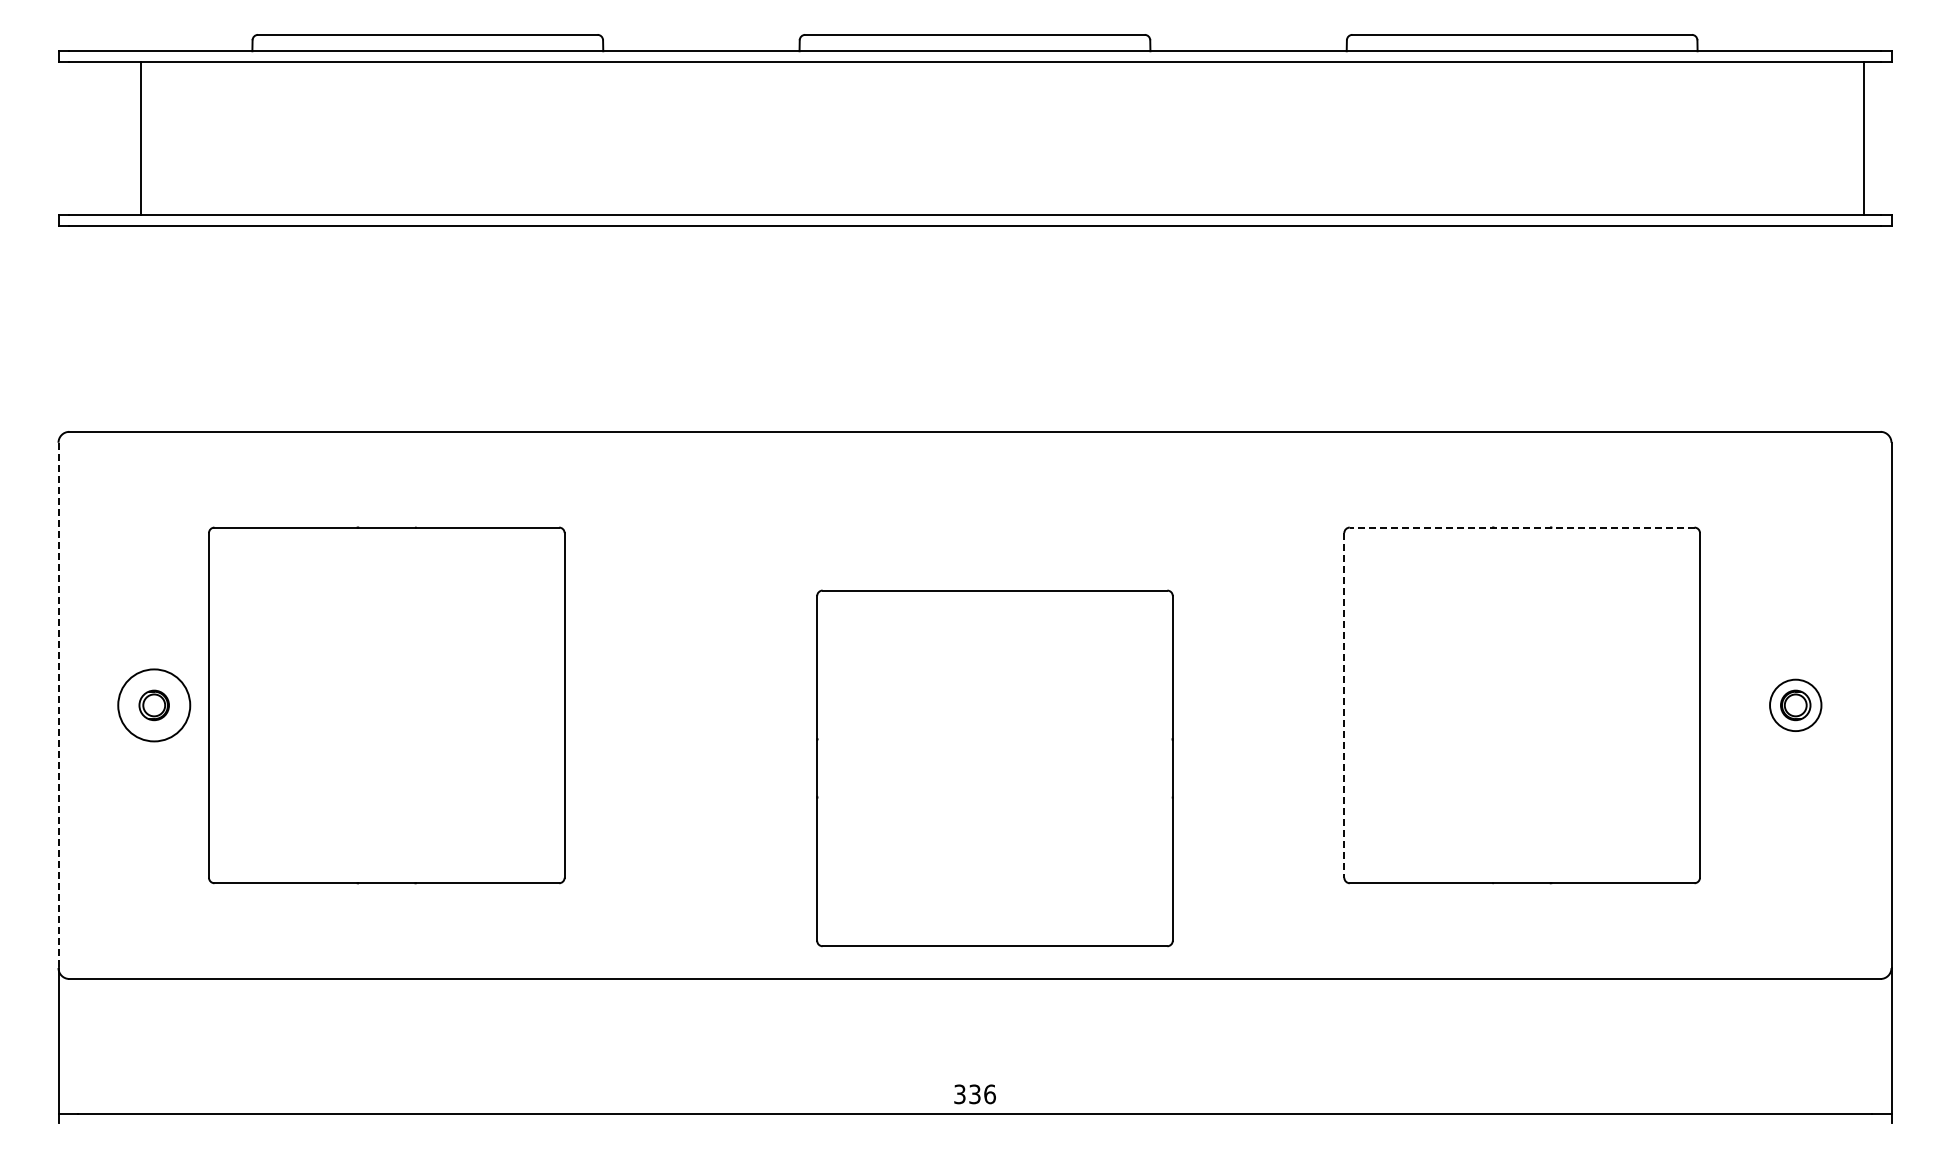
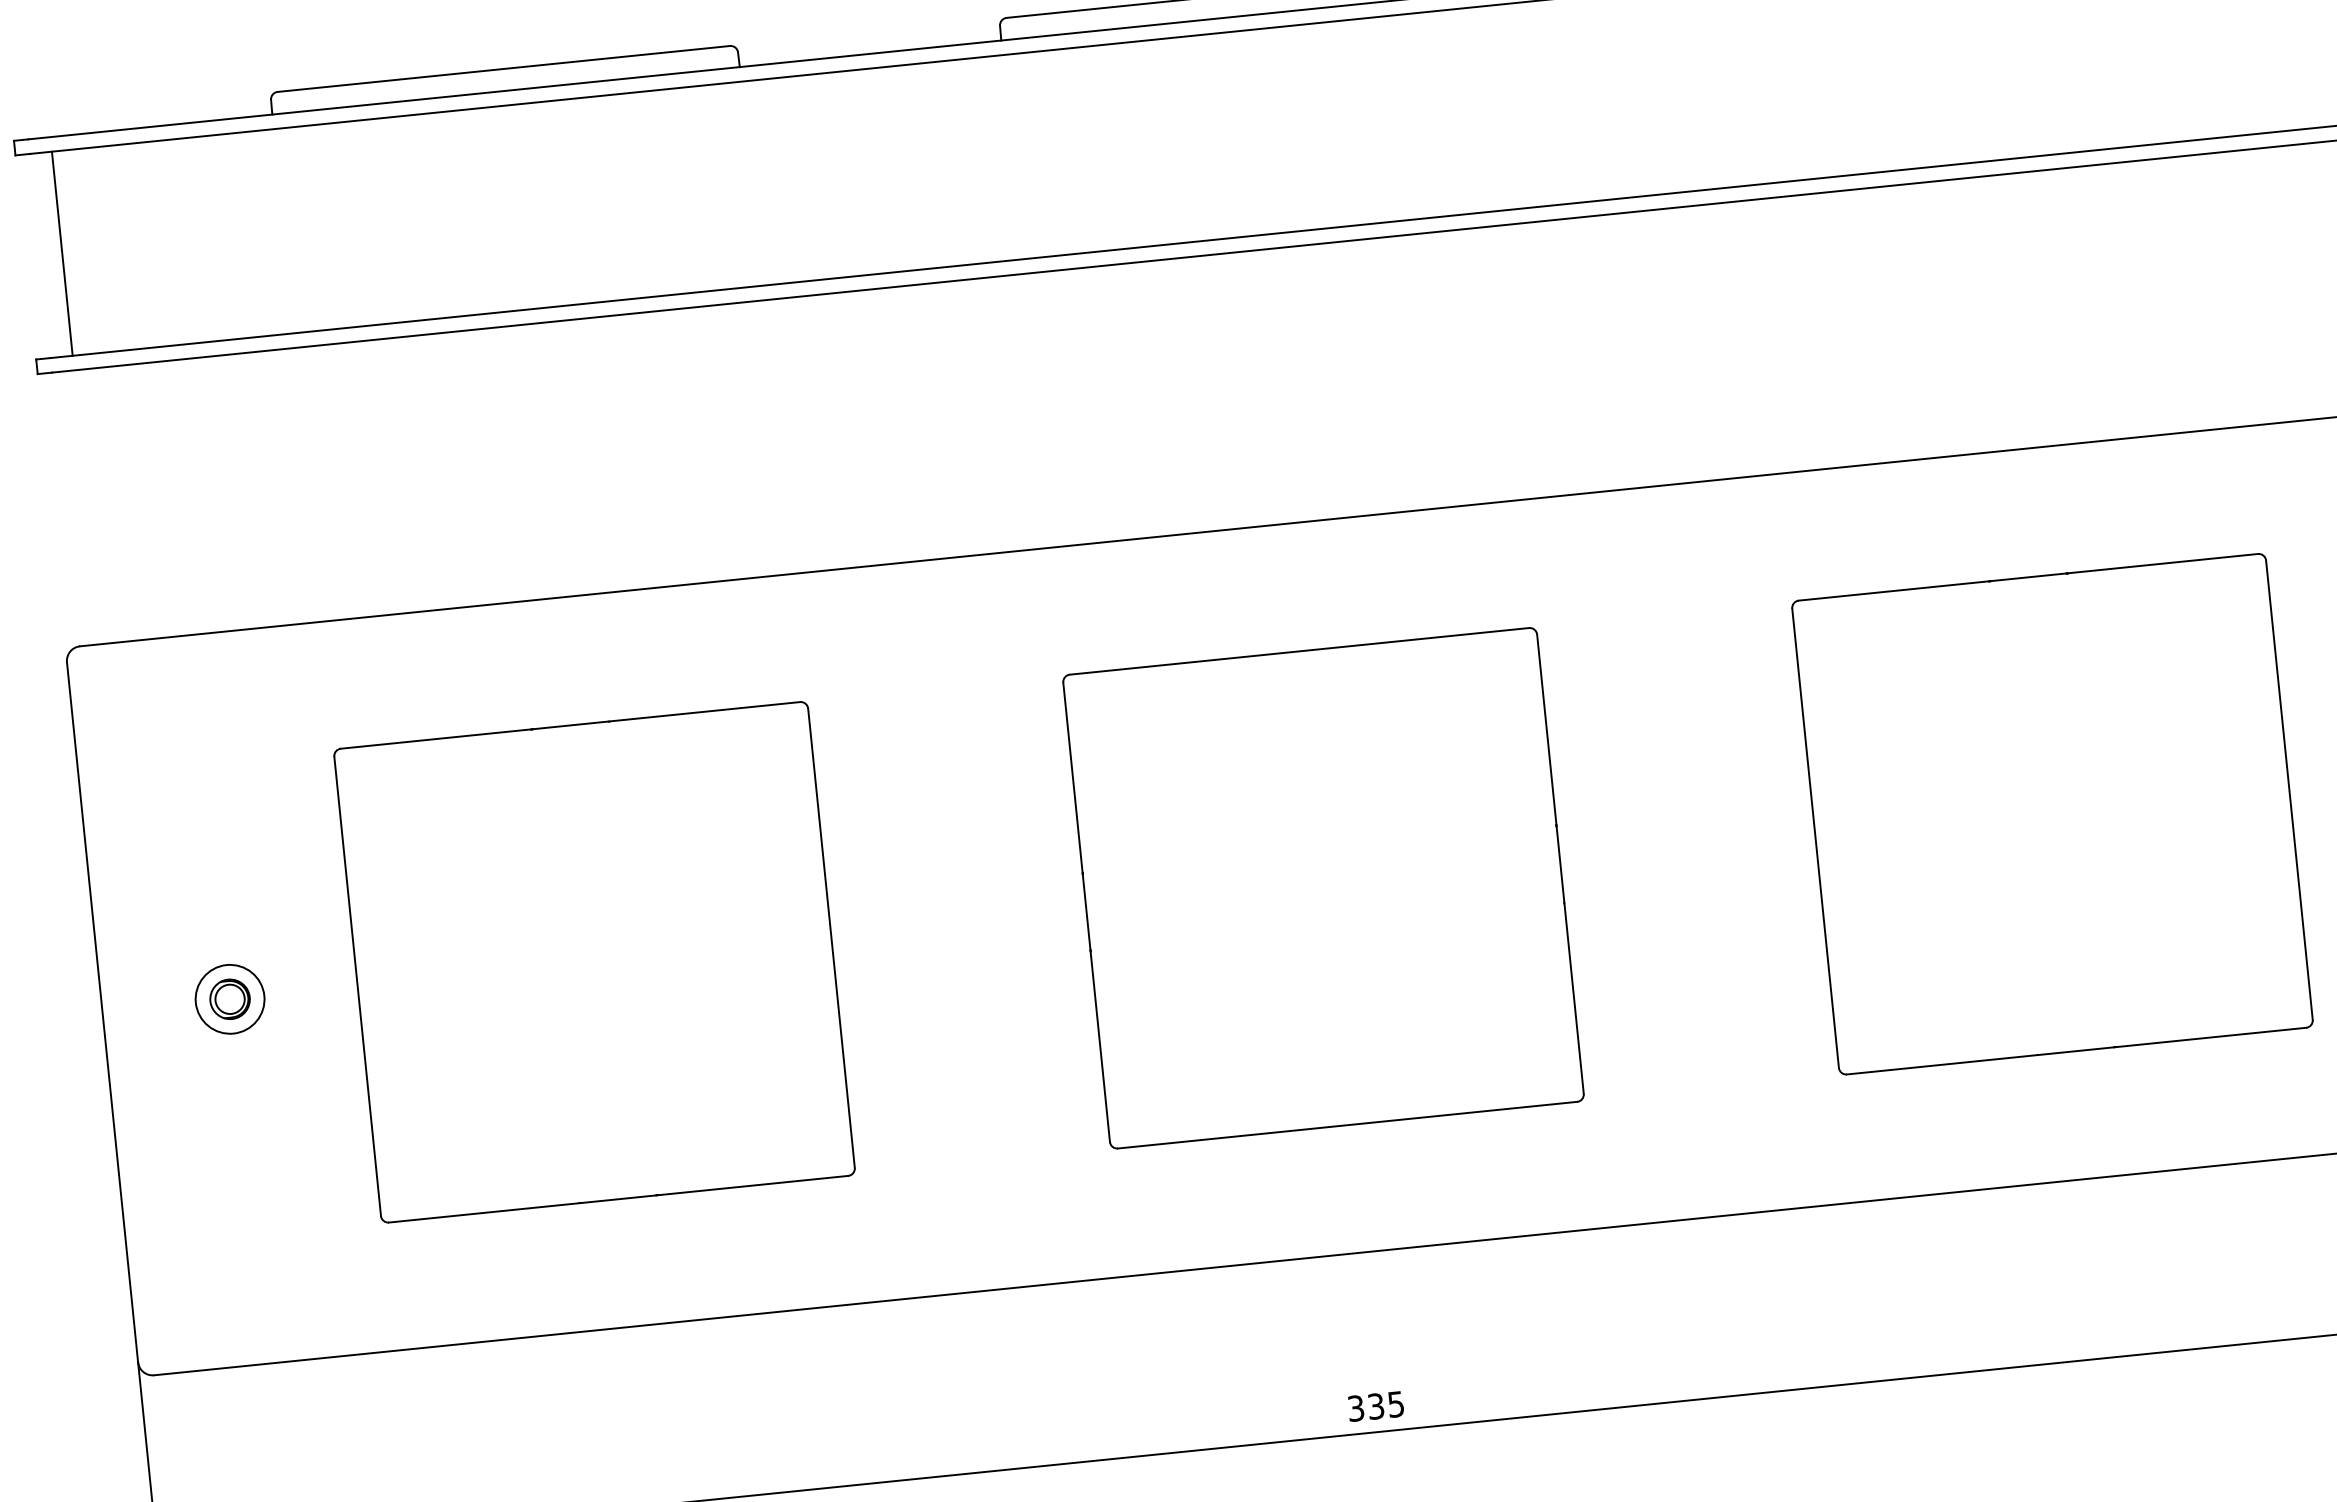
line: (140, 138) -> (61, 253), moved
line: (1521, 527) -> (2027, 577), dashed -> solid
line: (58, 705) -> (102, 1012), dashed -> solid
circle: (153, 705) -> (229, 999), size x0.71
part: (386, 705) -> (594, 962), moved
line: (1344, 705) -> (1815, 838), dashed -> solid
part: (994, 768) -> (1322, 888), moved
text: (989, 1094) -> (1395, 1404), 336 -> 335

